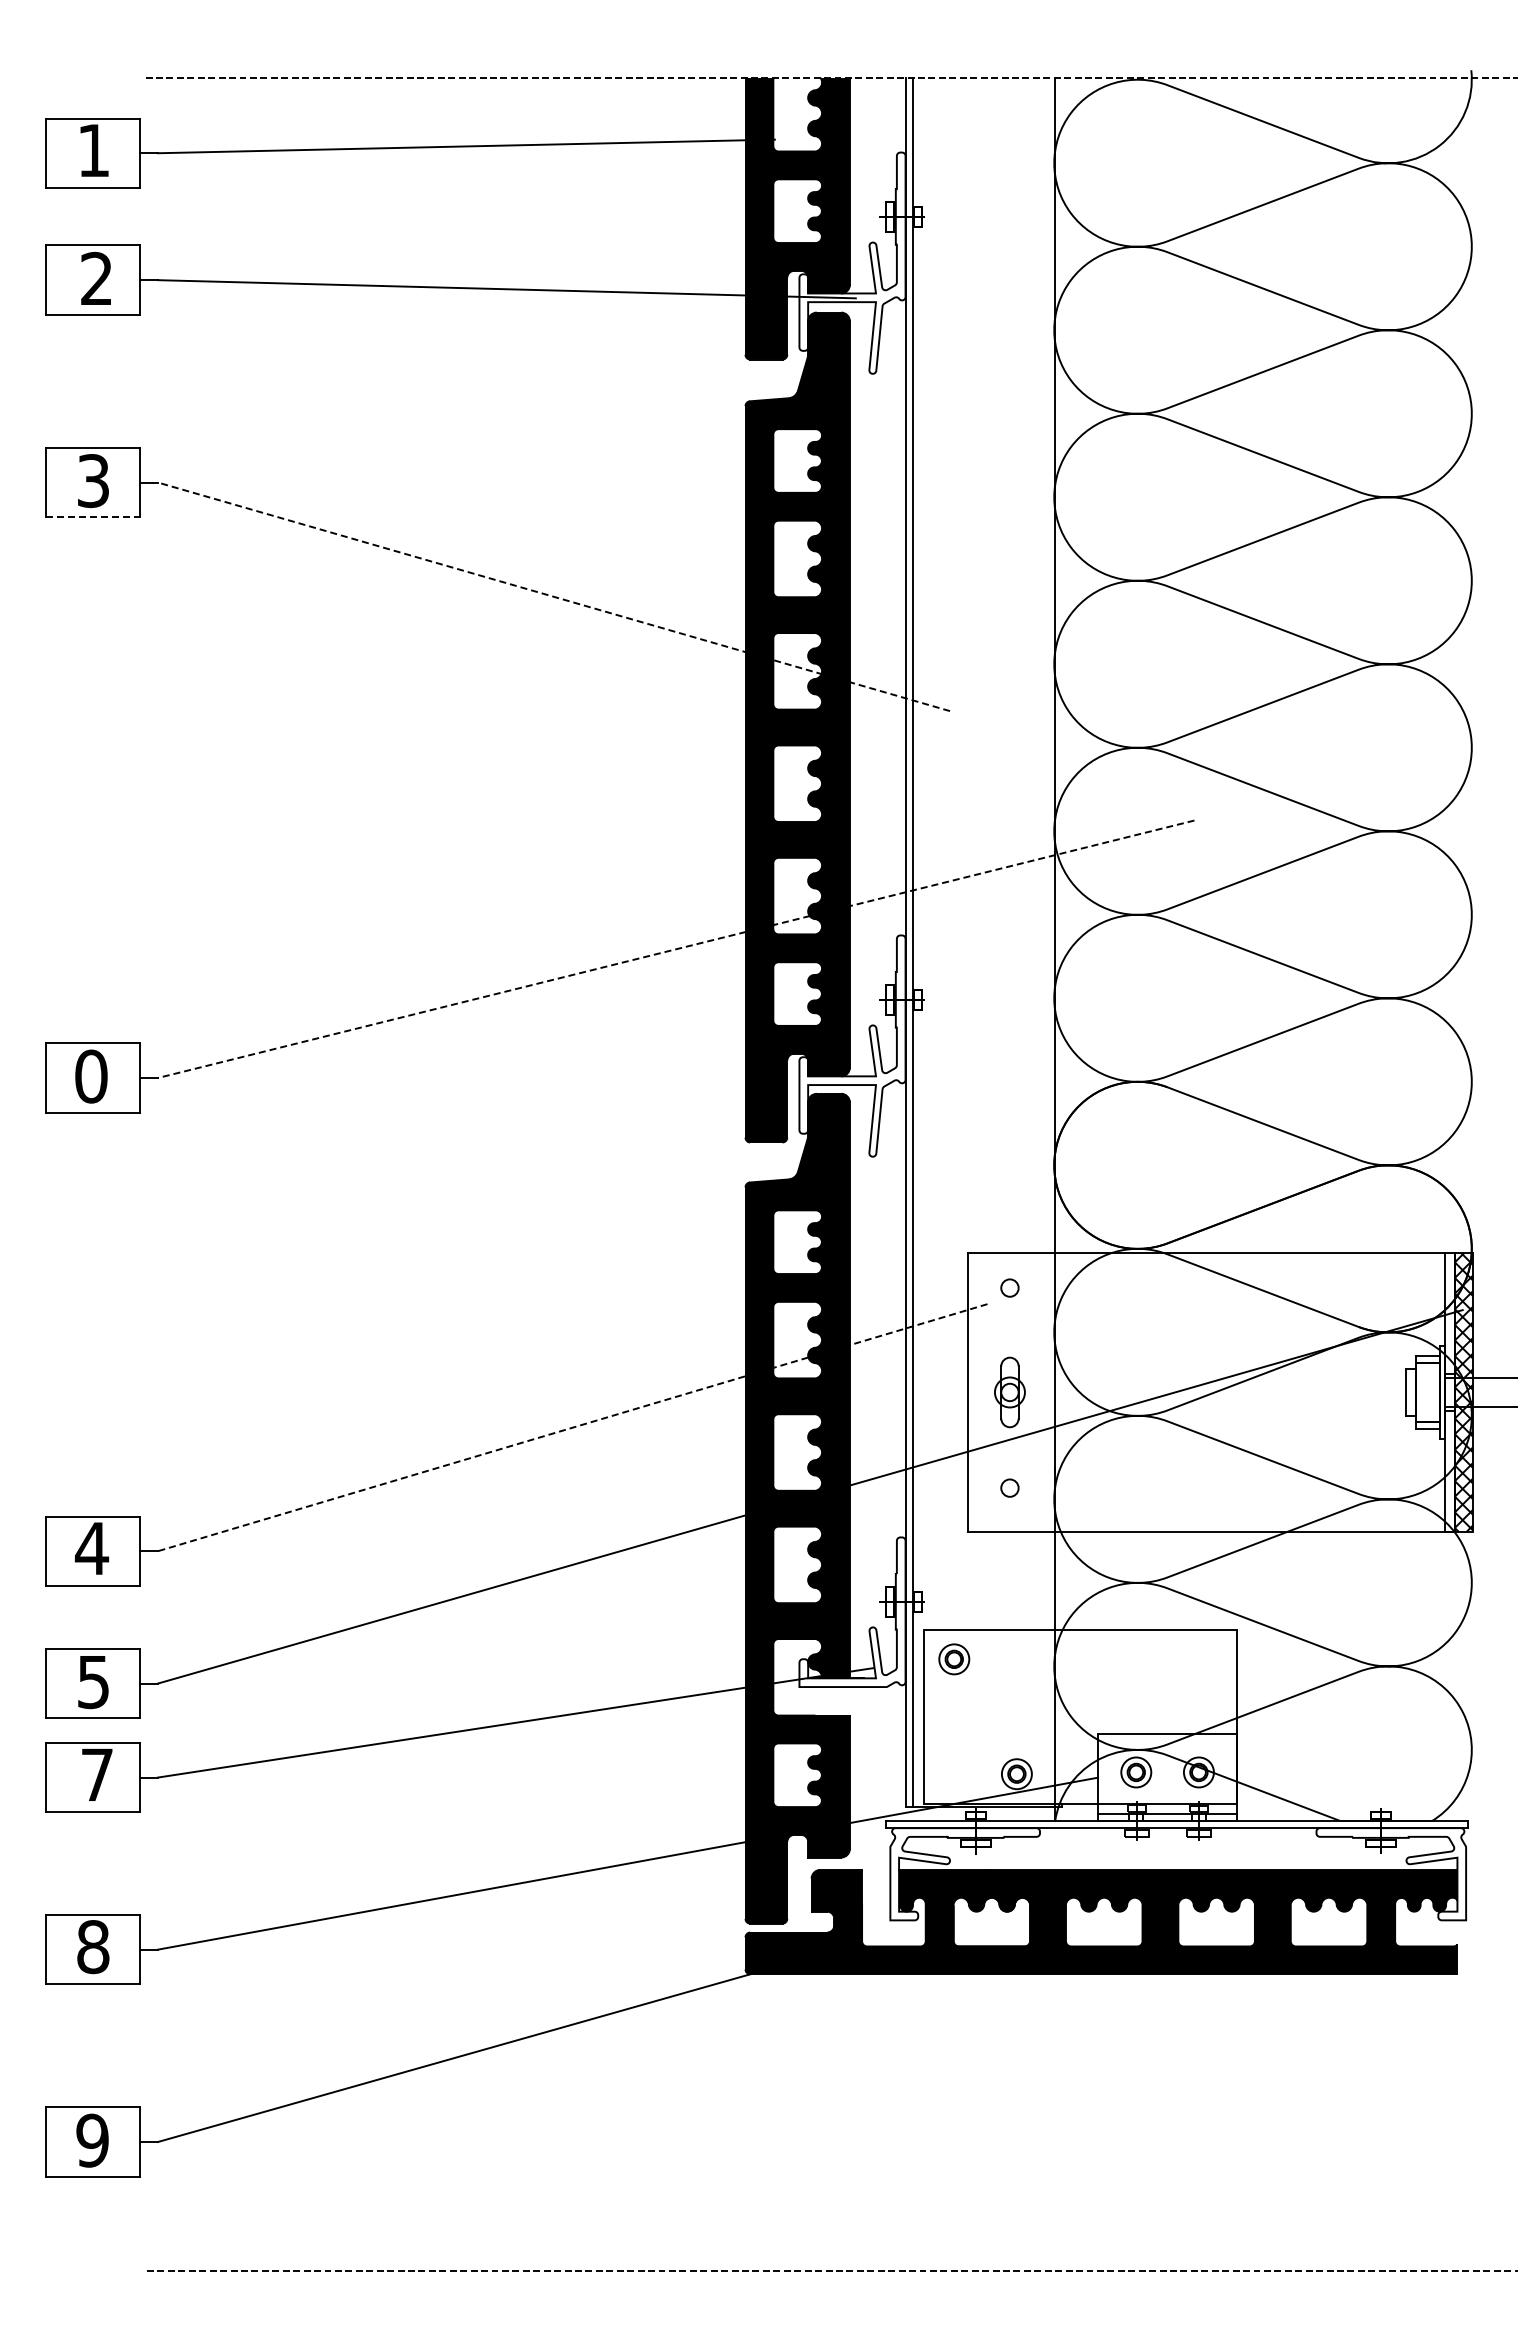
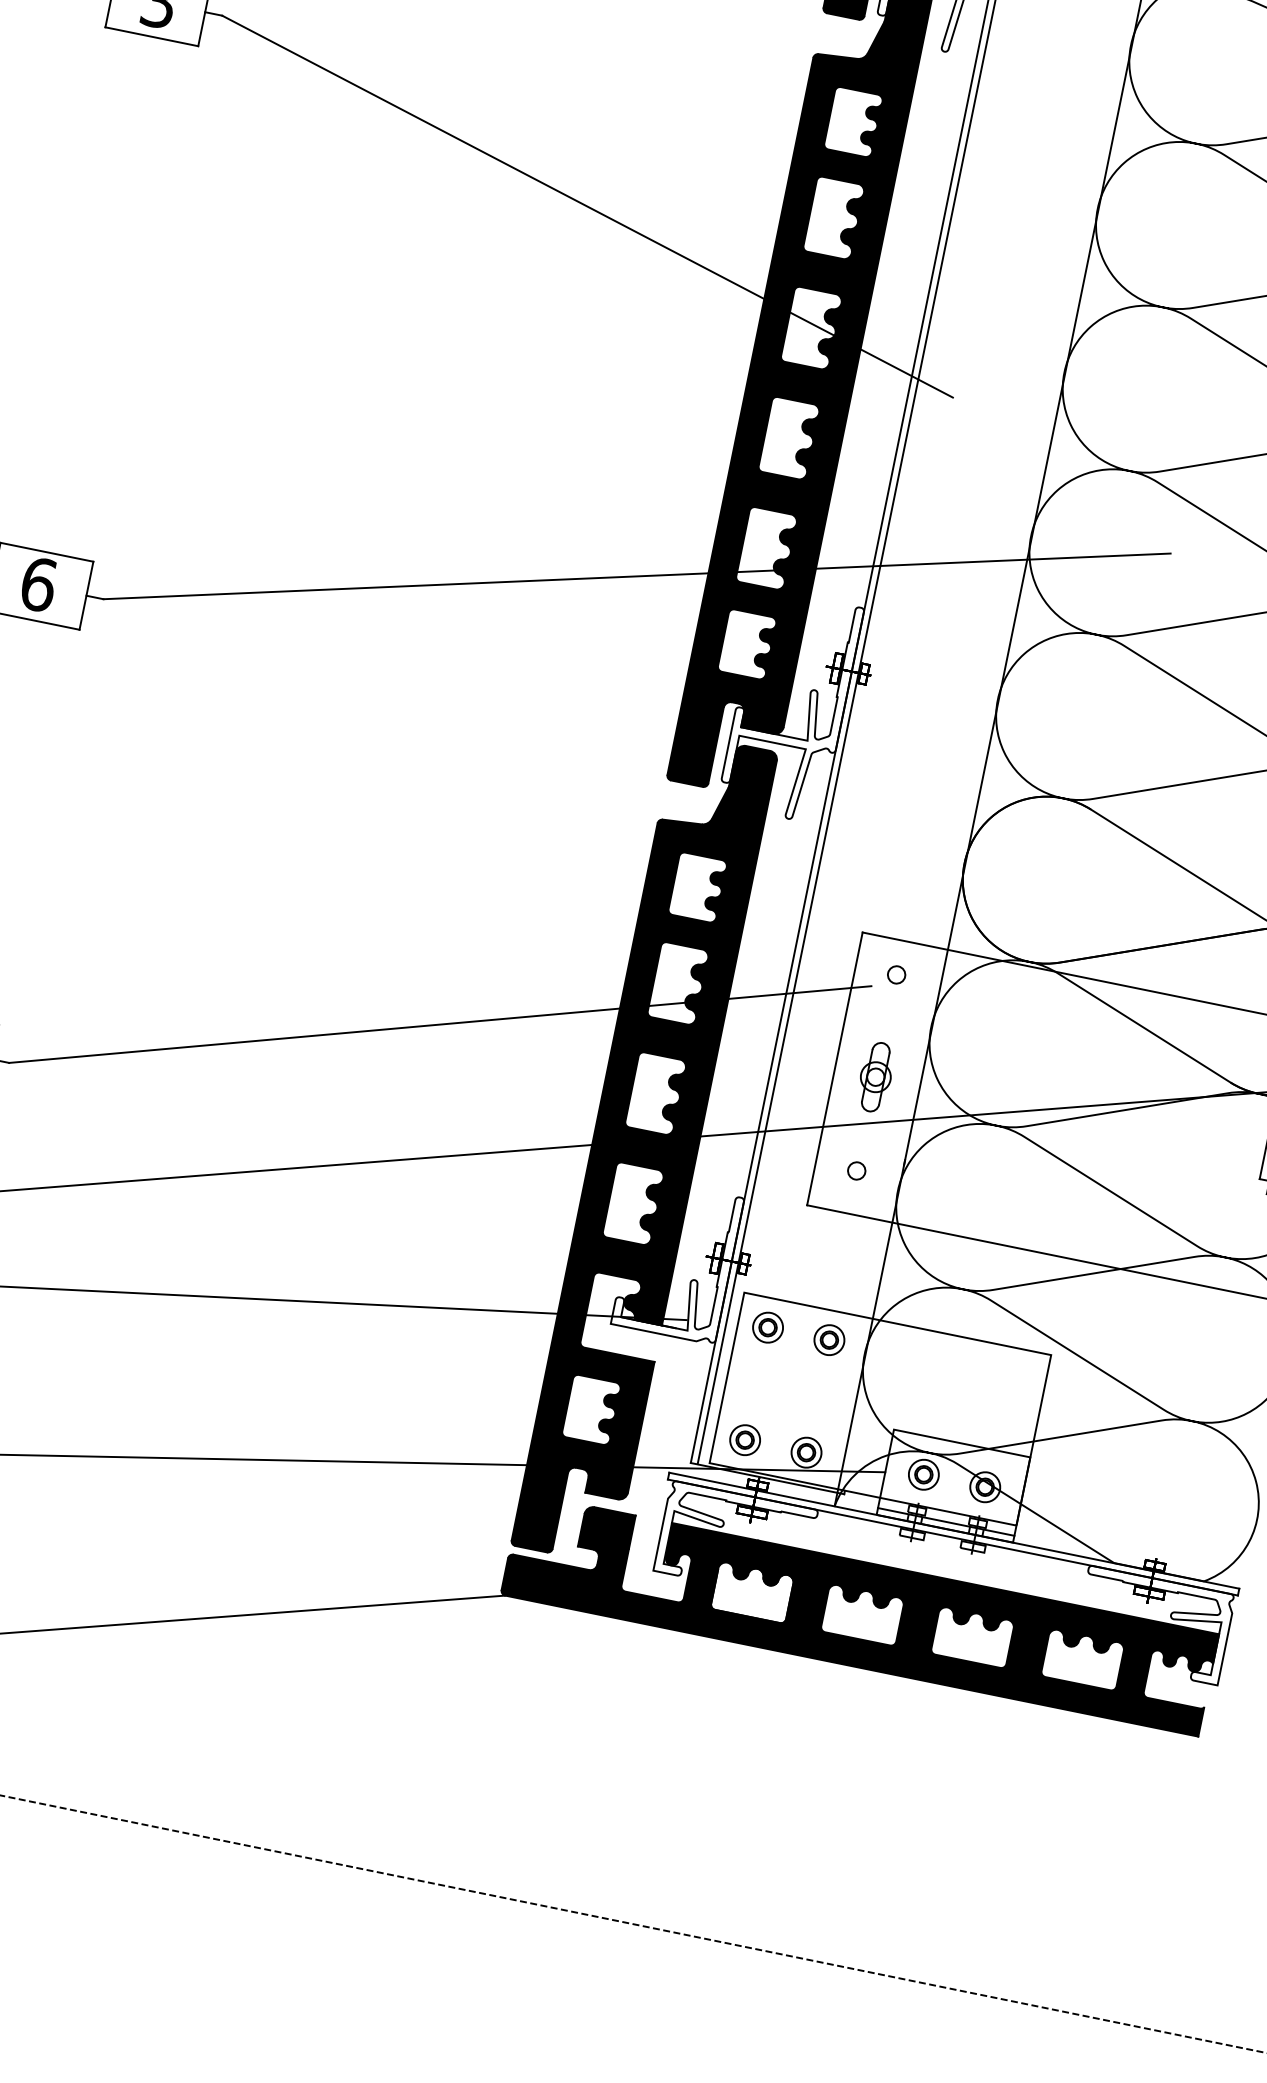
line: (93, 517) -> (152, 37), dashed -> solid
line: (553, 596) -> (587, 206), dashed -> solid
line: (675, 949) -> (636, 576), dashed -> solid
text: (91, 1076) -> (38, 584), 0 -> 6
line: (572, 1427) -> (440, 1024), dashed -> solid
part: (1016, 1659) -> (828, 1340), added
part: (954, 1774) -> (745, 1440), added

